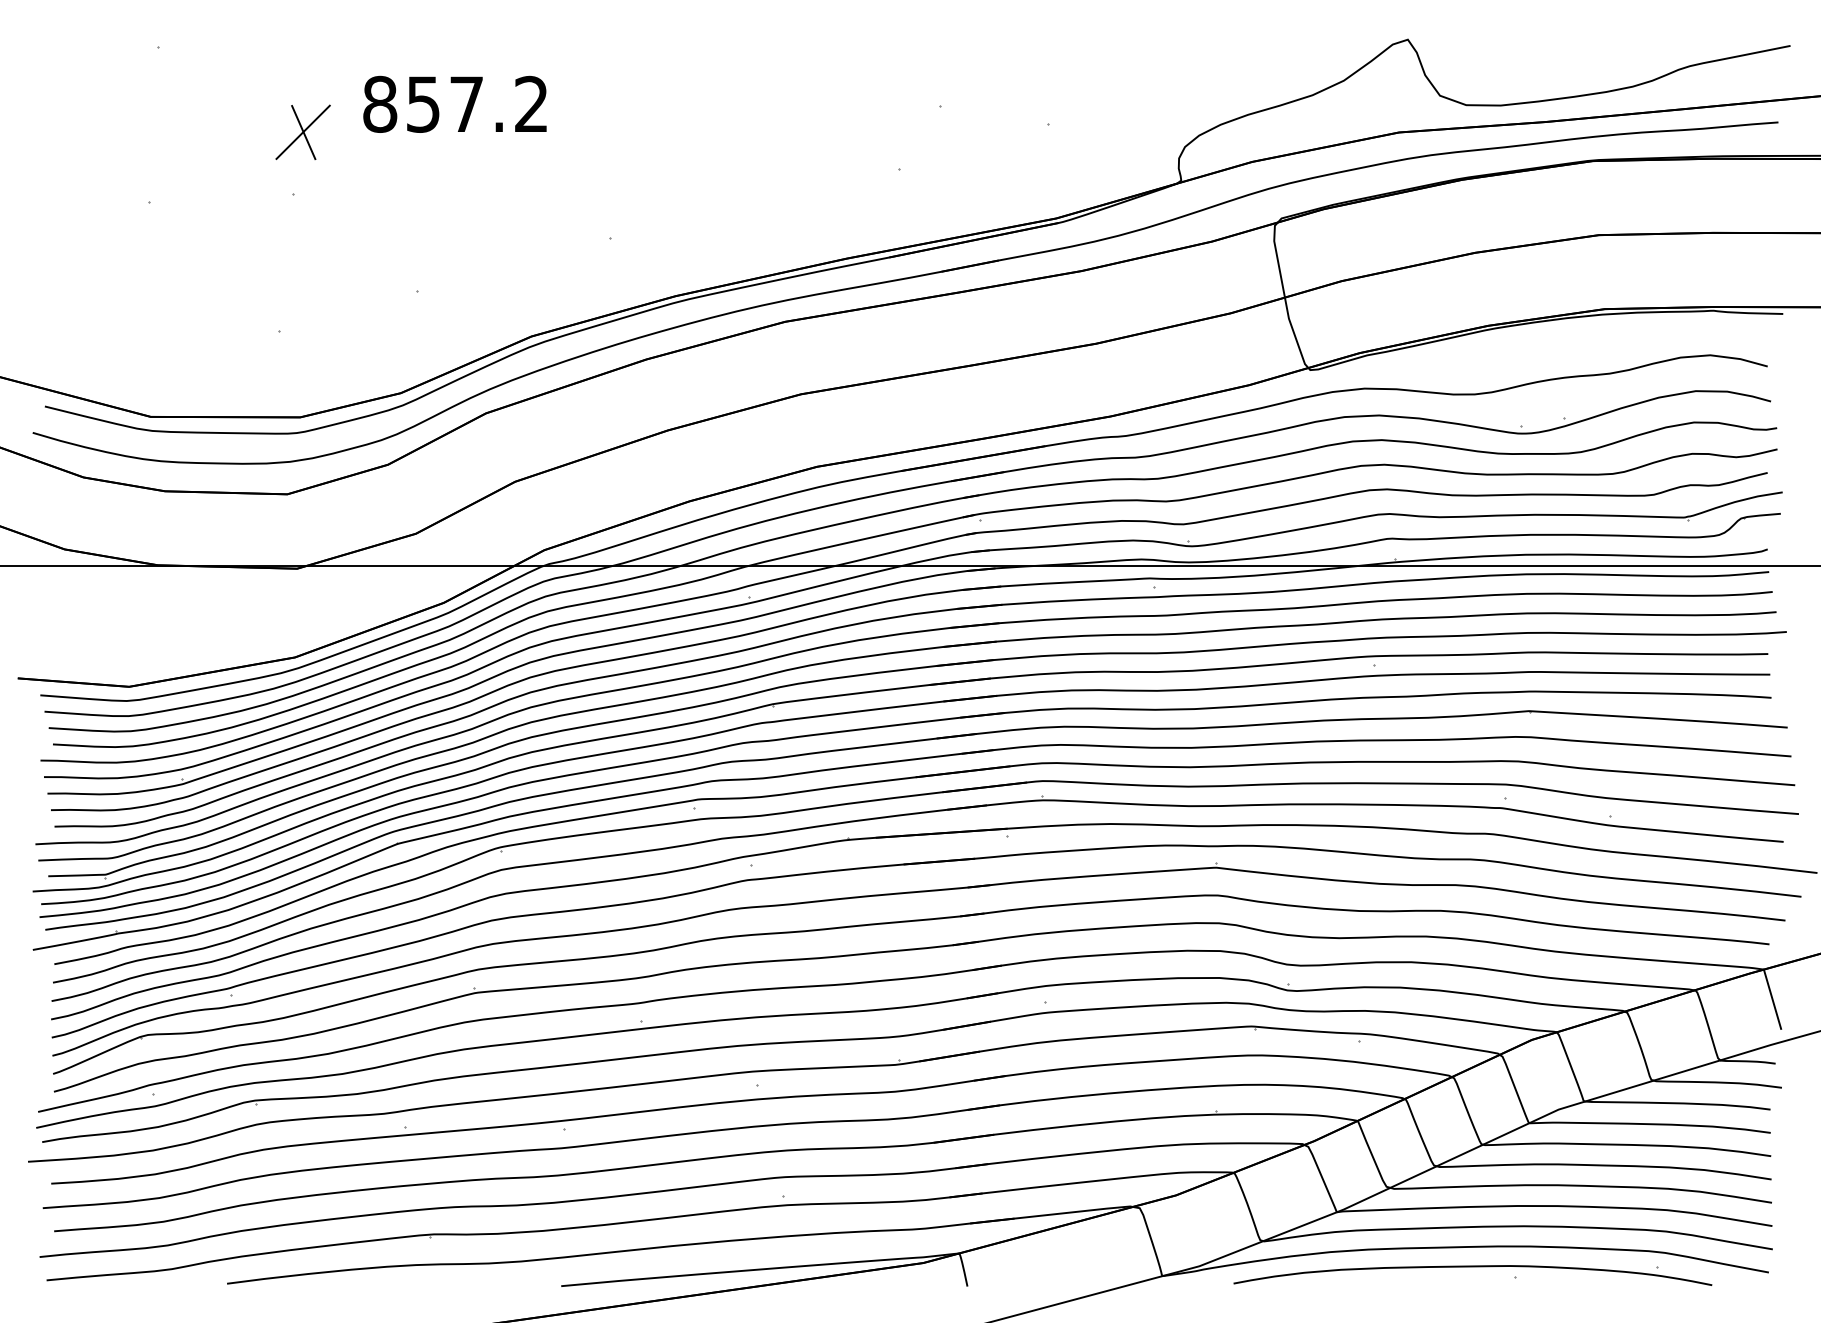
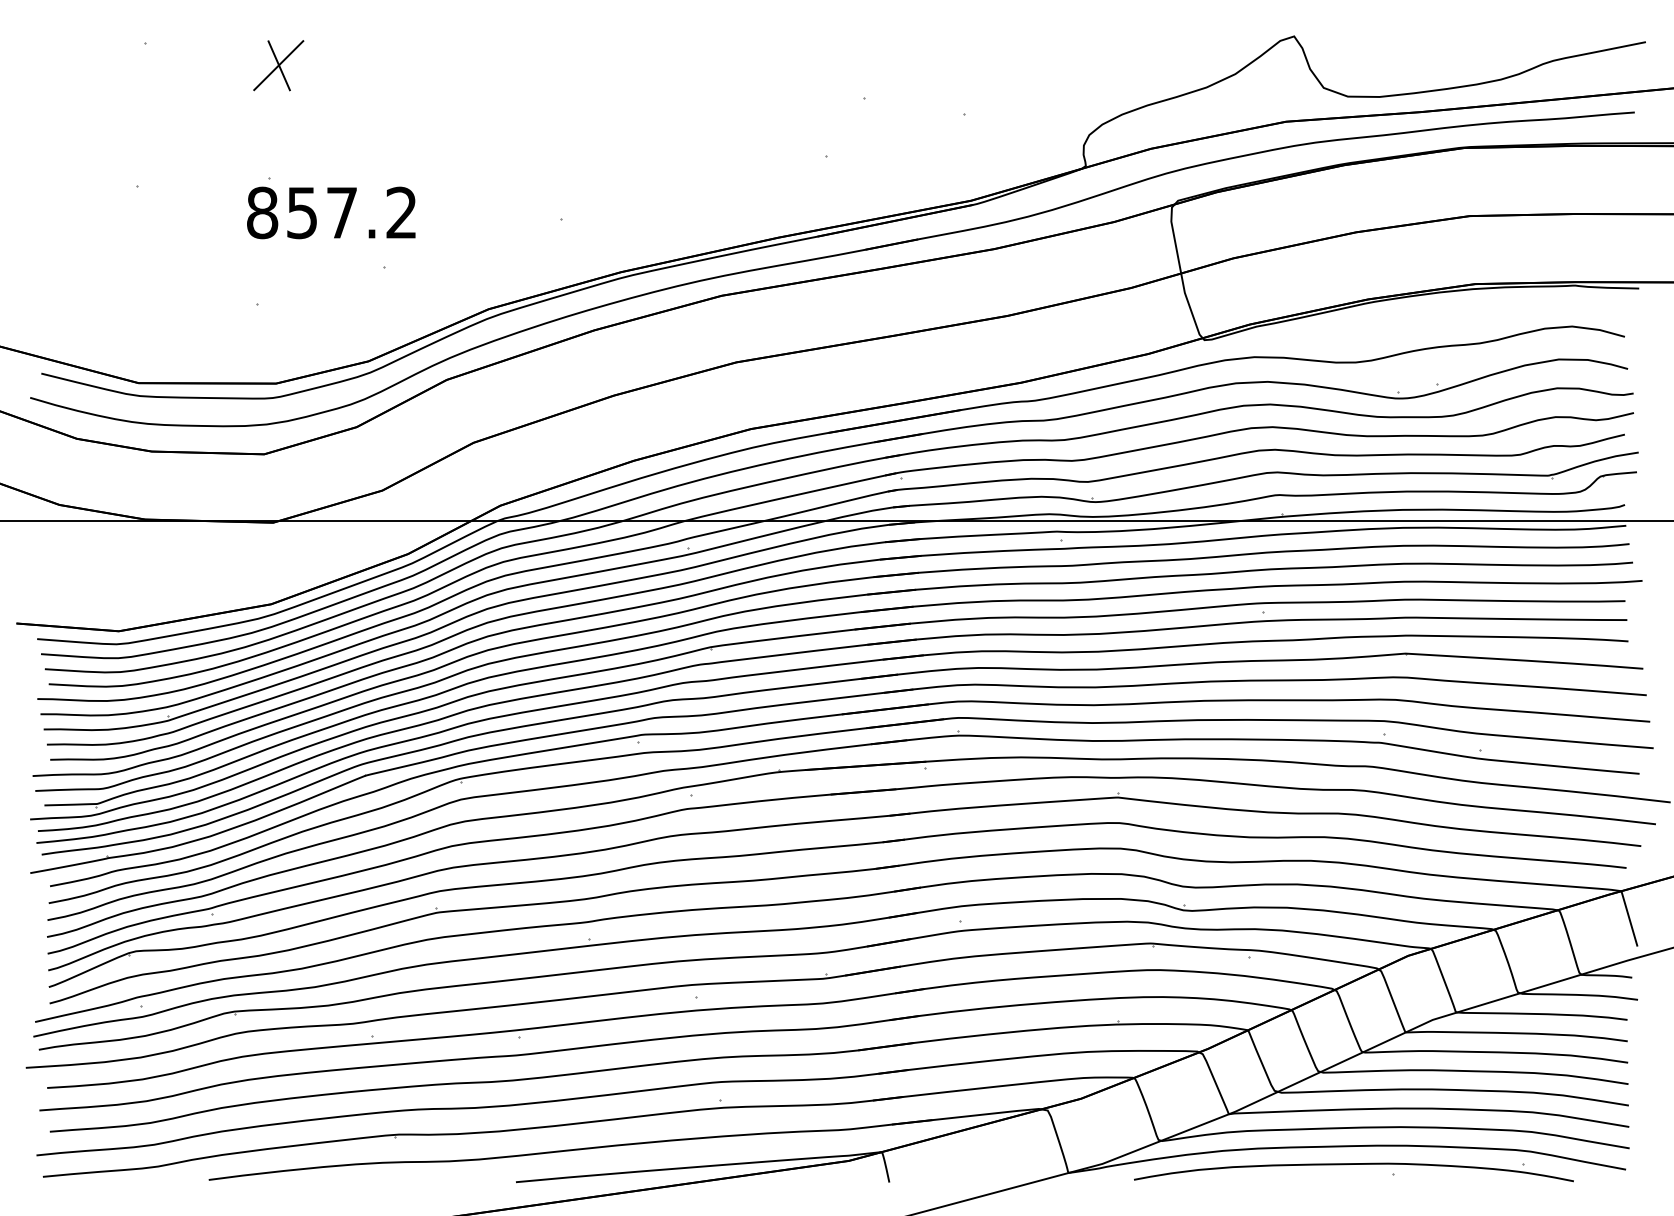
text: (455, 103) -> (331, 212), moved
part: (302, 132) -> (278, 65), moved

